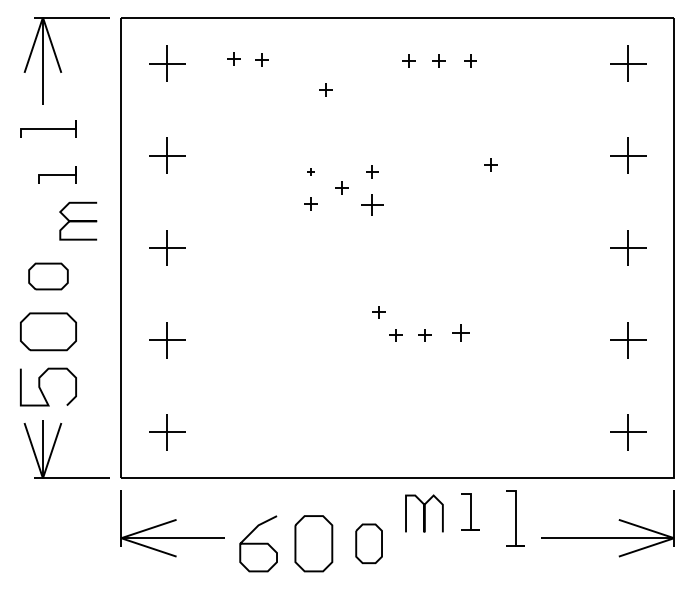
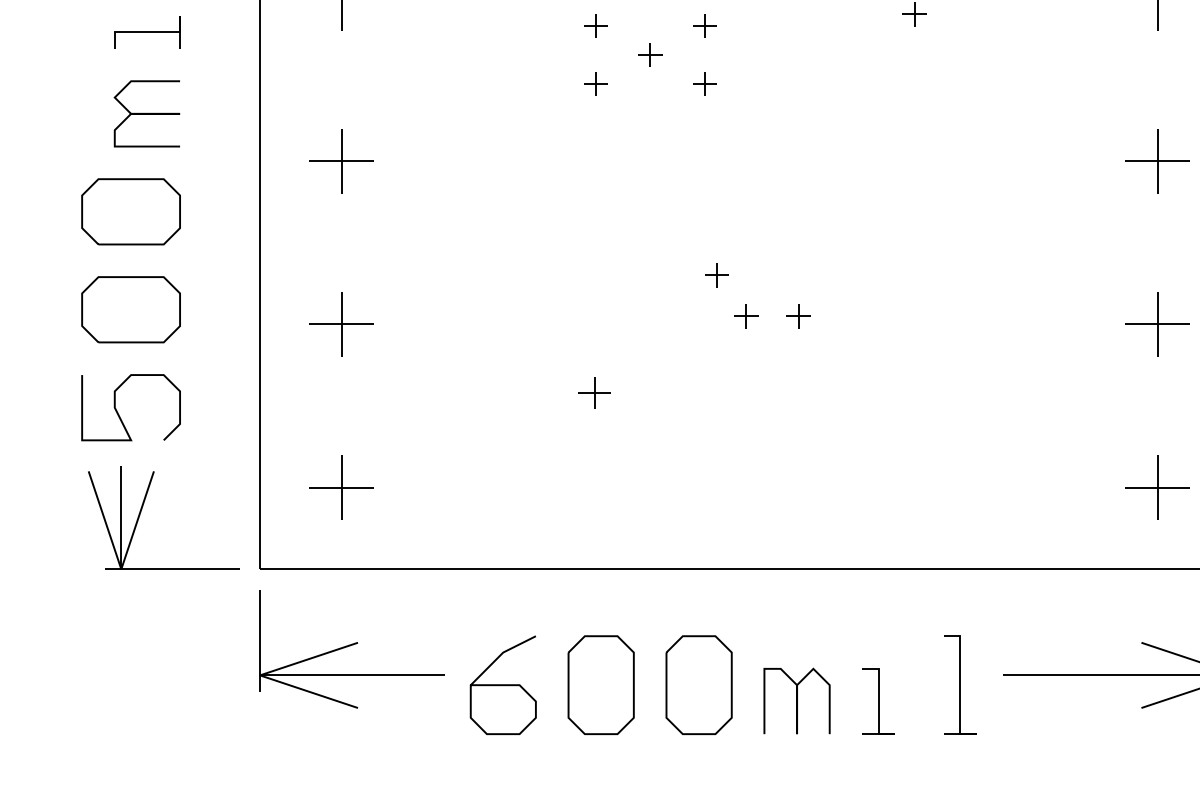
part: (310, 171) -> (595, 25), size x1.67
part: (372, 203) -> (705, 82), size x0.62
curve: (78, 220) -> (147, 112), moved
part: (48, 276) -> (131, 211), size x1.43
part: (460, 332) -> (593, 392), moved
line: (470, 511) -> (878, 700), moved
curve: (424, 513) -> (797, 700), moved
line: (515, 518) -> (960, 684), moved
part: (368, 543) -> (697, 684), size x1.43

